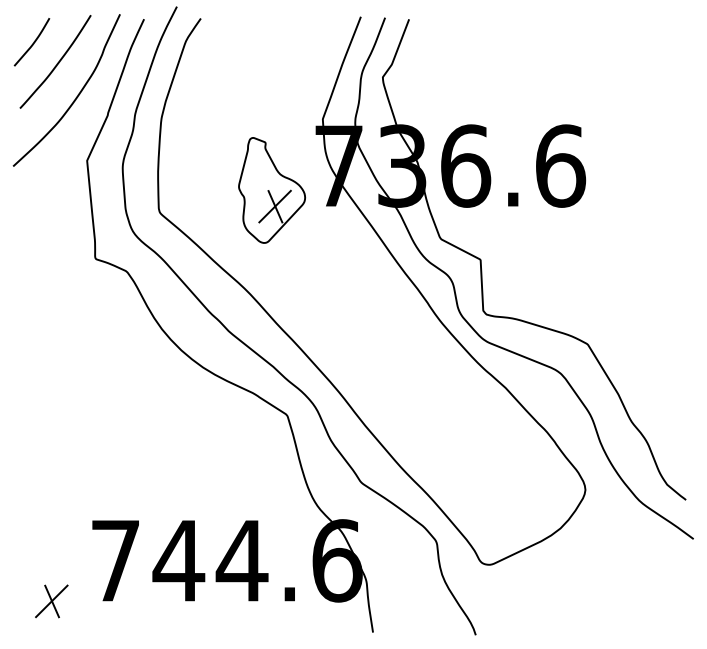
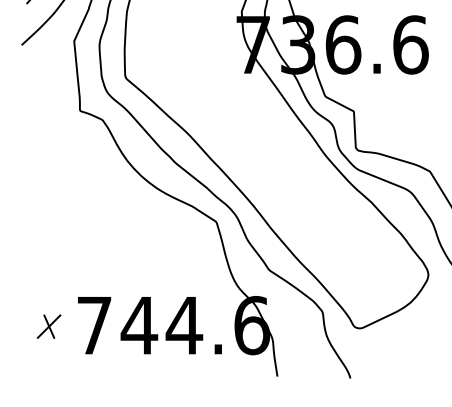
part: (271, 190) -> (205, 62), removed
part: (51, 601) -> (48, 326), moved

